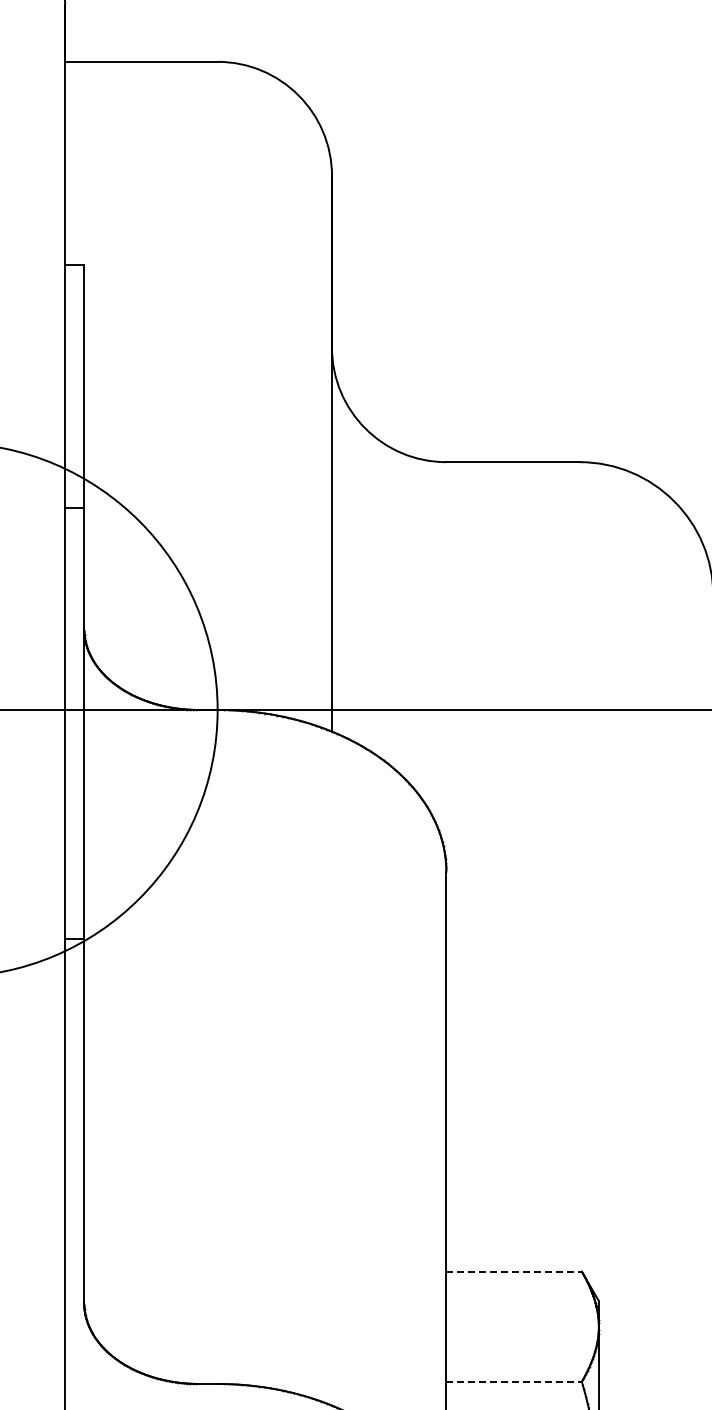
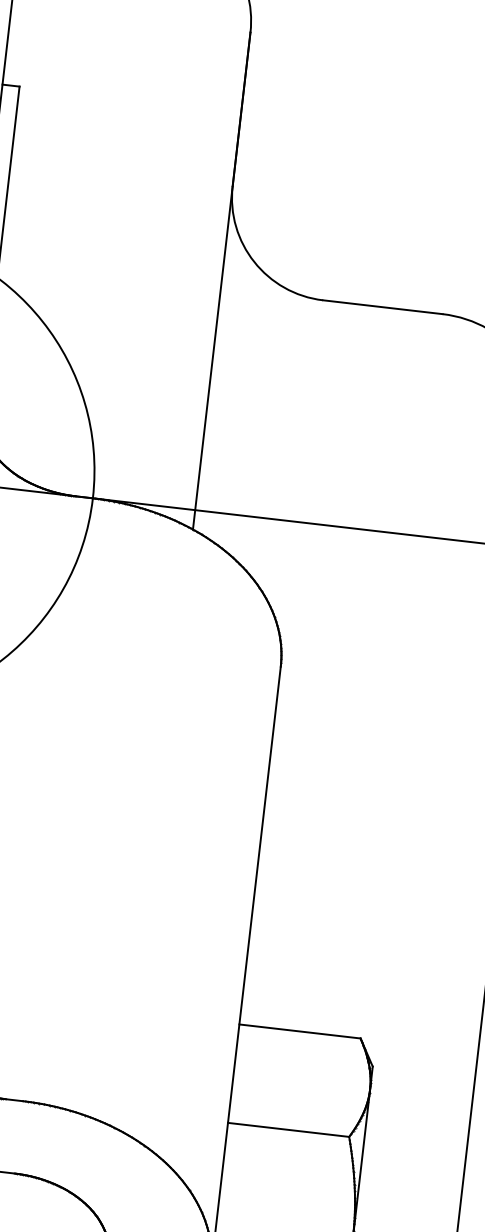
line: (514, 1271) -> (300, 1031), dashed -> solid
line: (514, 1381) -> (288, 1129), dashed -> solid

